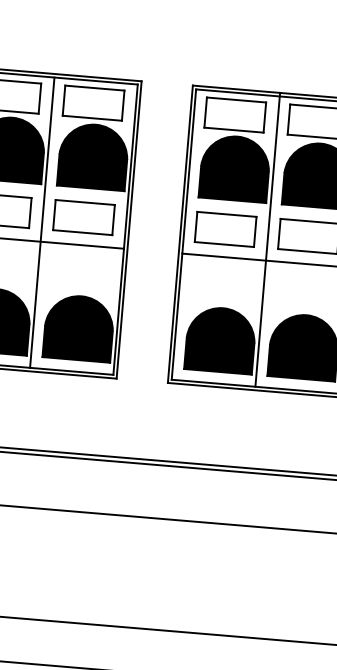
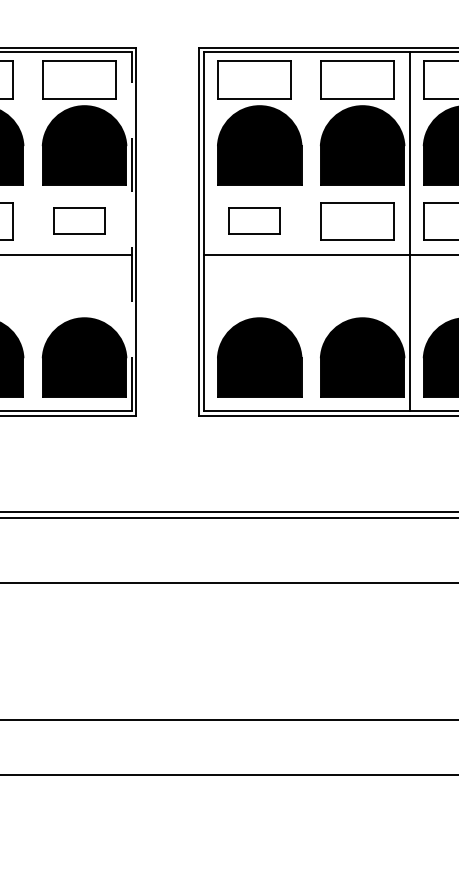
part: (84, 217) -> (79, 221), size x0.7
line: (42, 222) -> (28, 231), removed
line: (125, 229) -> (131, 231), solid -> dashed
part: (225, 229) -> (254, 221), size x0.7
line: (268, 239) -> (307, 229), removed

